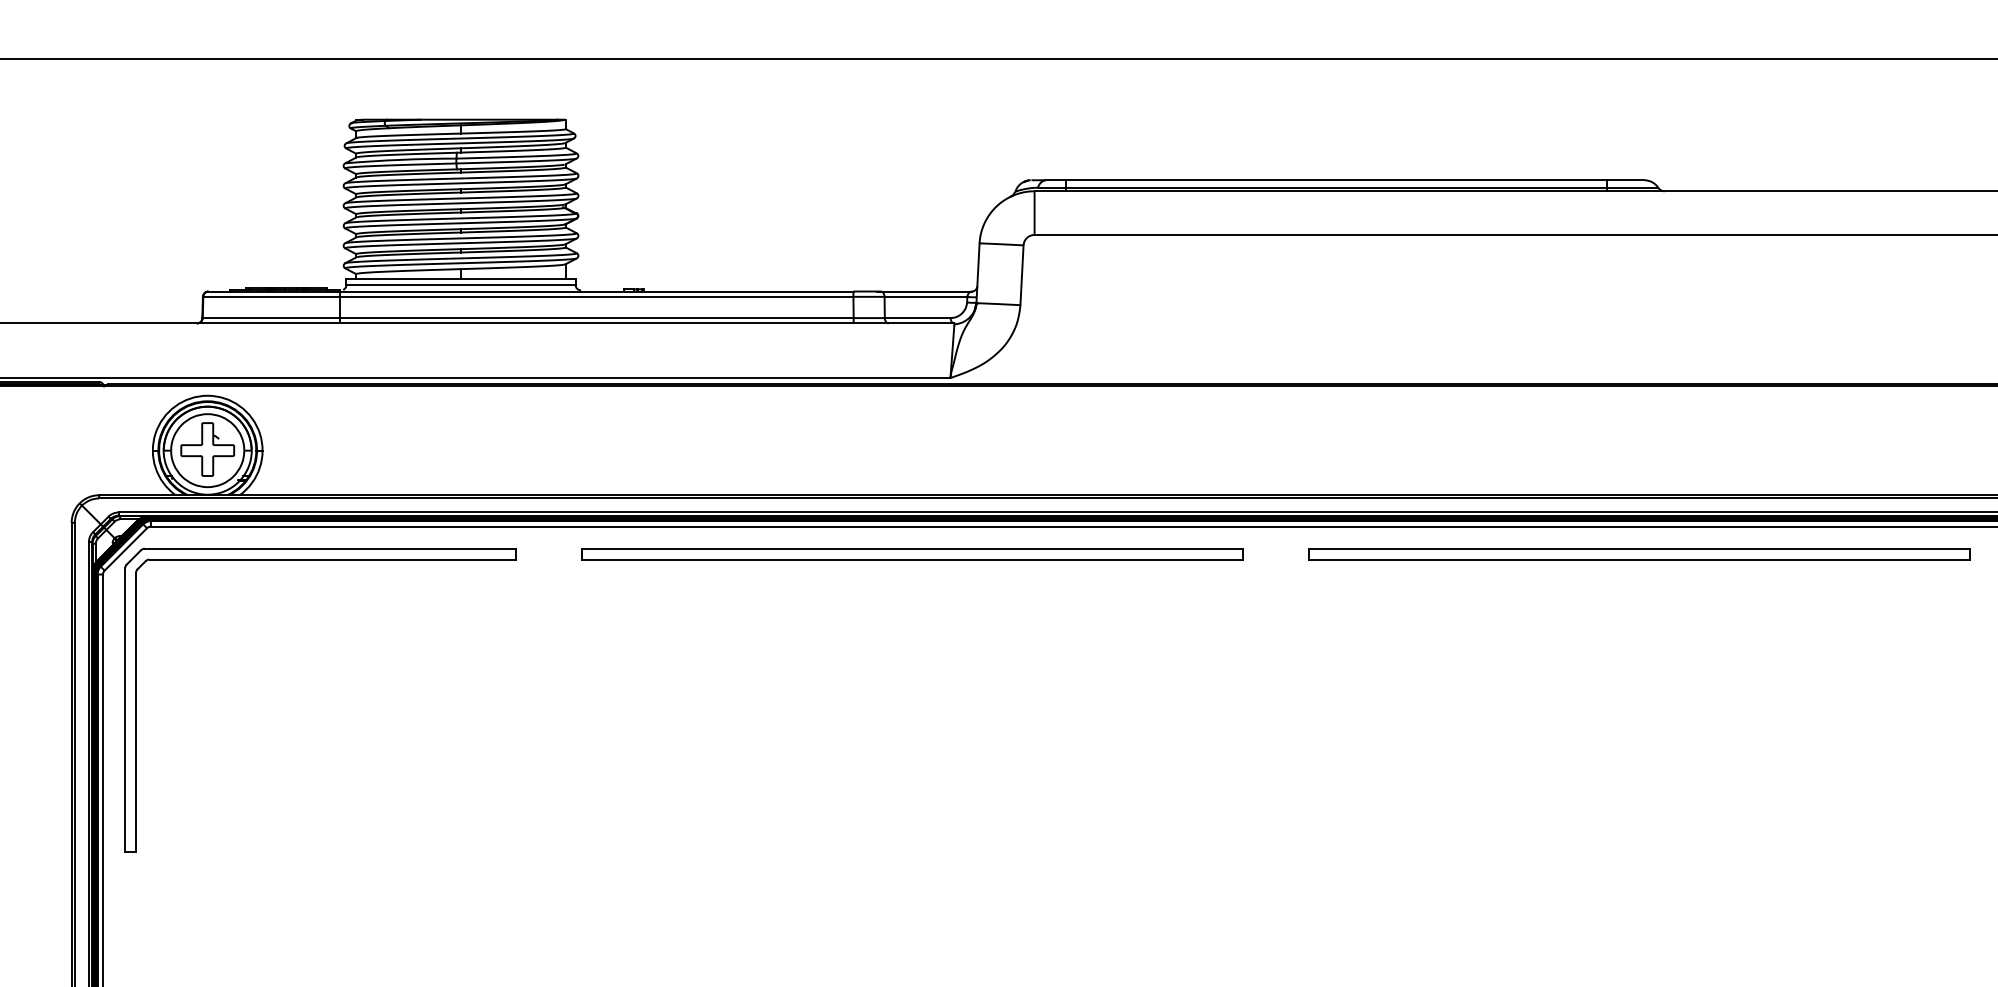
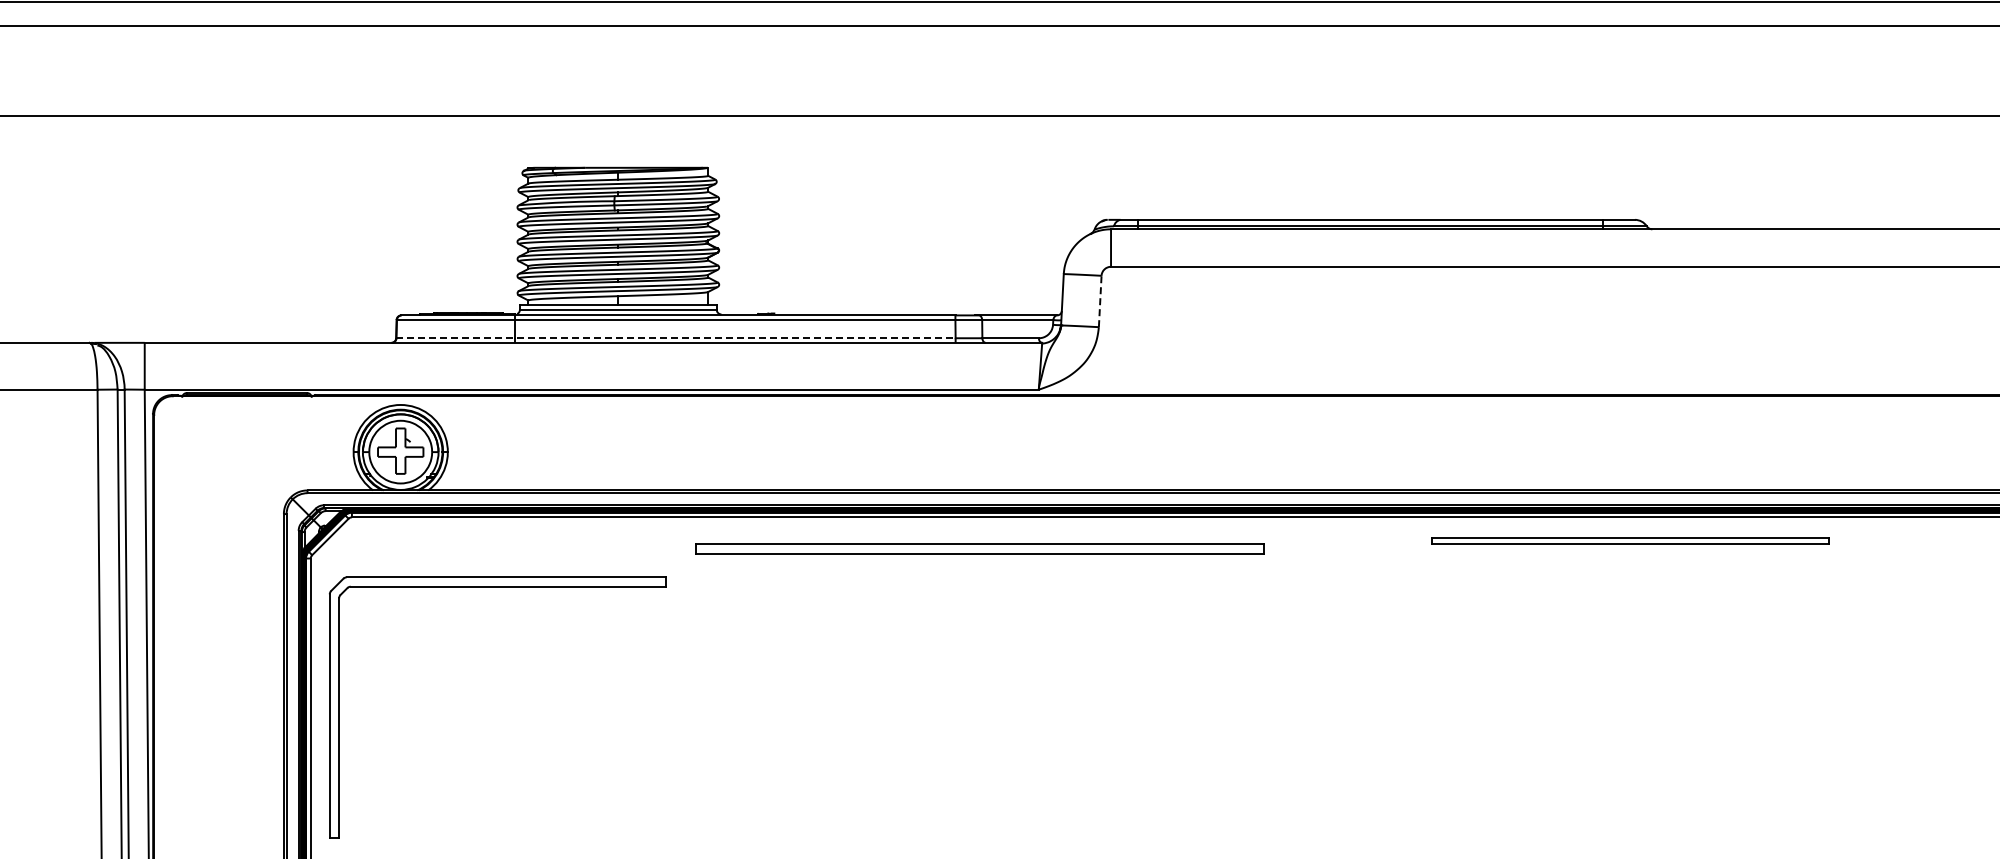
line: (1022, 275) -> (1100, 301), solid -> dashed
line: (527, 318) -> (675, 338), solid -> dashed
part: (911, 553) -> (979, 548), moved
part: (1639, 553) -> (1630, 540), size x0.7
part: (320, 560) -> (497, 587), moved

